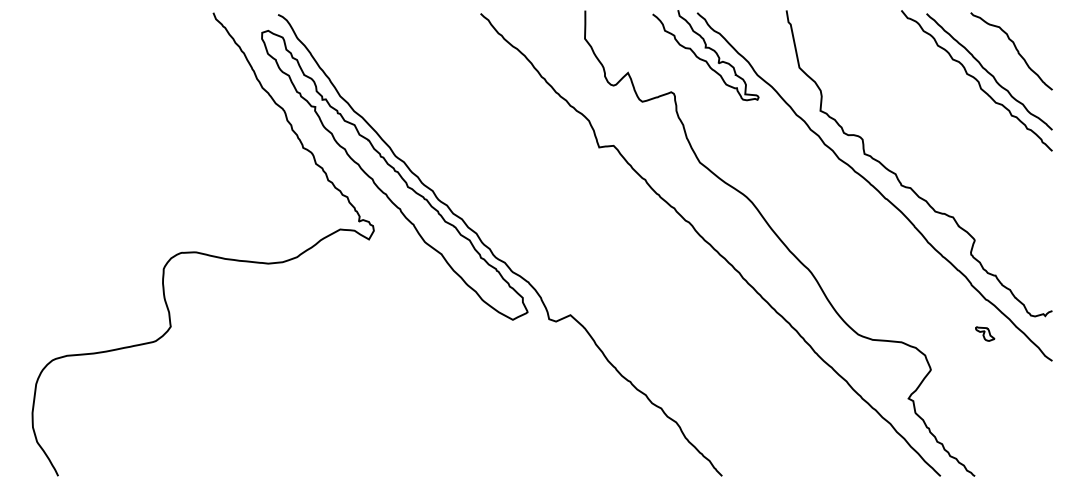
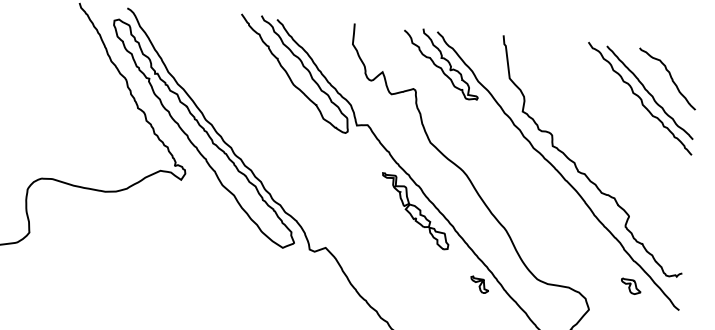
curve: (503, 88) -> (289, 76), added
part: (686, 256) -> (414, 211), added
part: (985, 333) -> (631, 286), size x1.43
part: (781, 347) -> (479, 284), added

